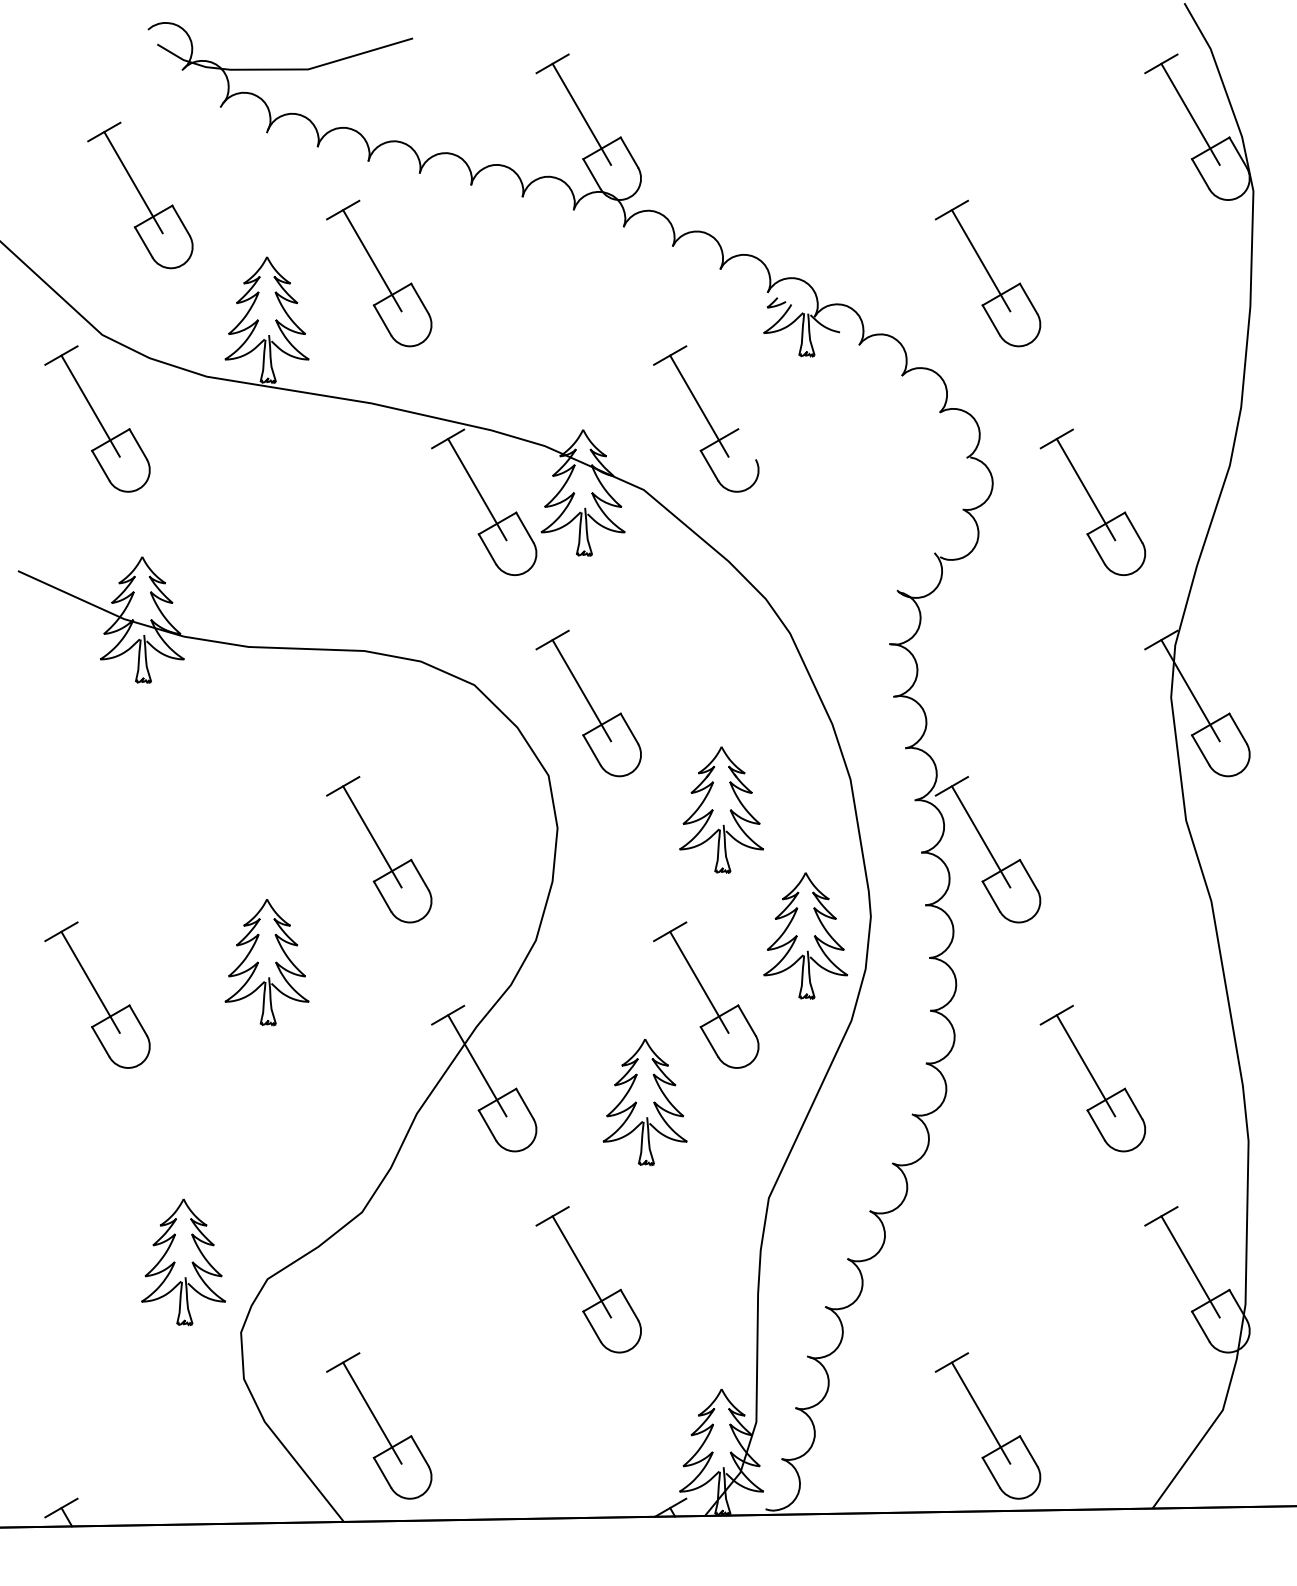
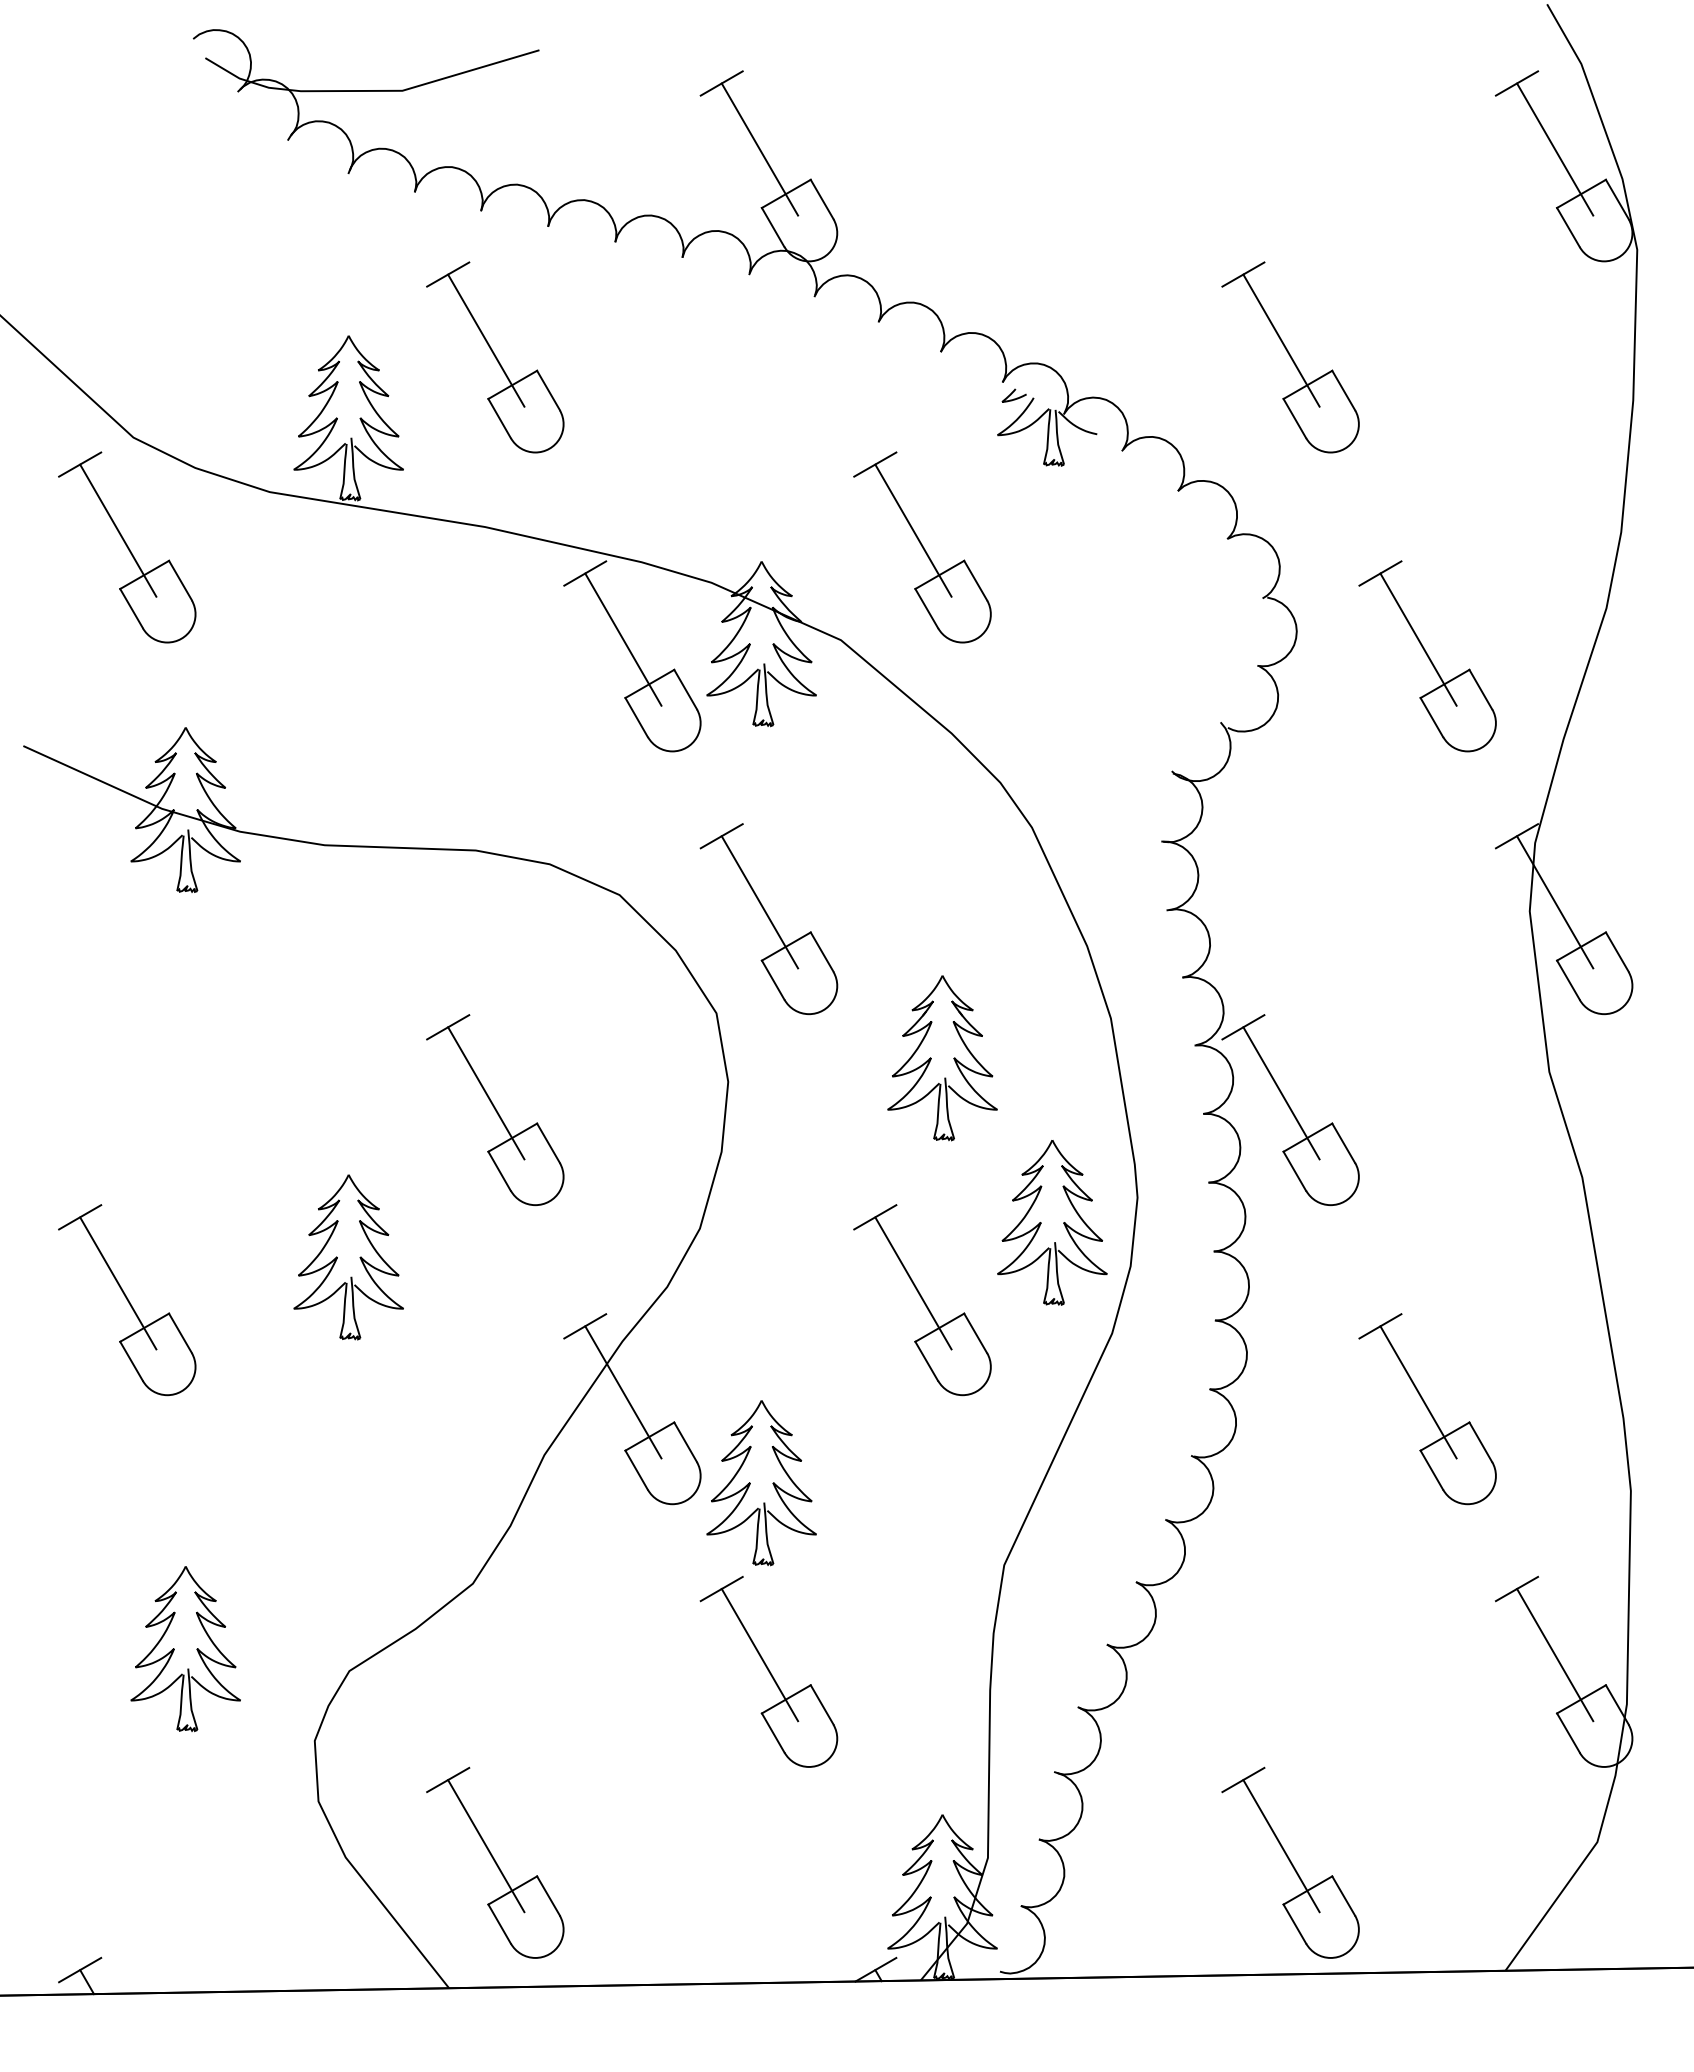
part: (140, 195) -> (183, 255), removed
line: (746, 444) -> (975, 580), added
part: (645, 1102) -> (761, 1483), moved
part: (175, 1262) -> (174, 1649), moved

